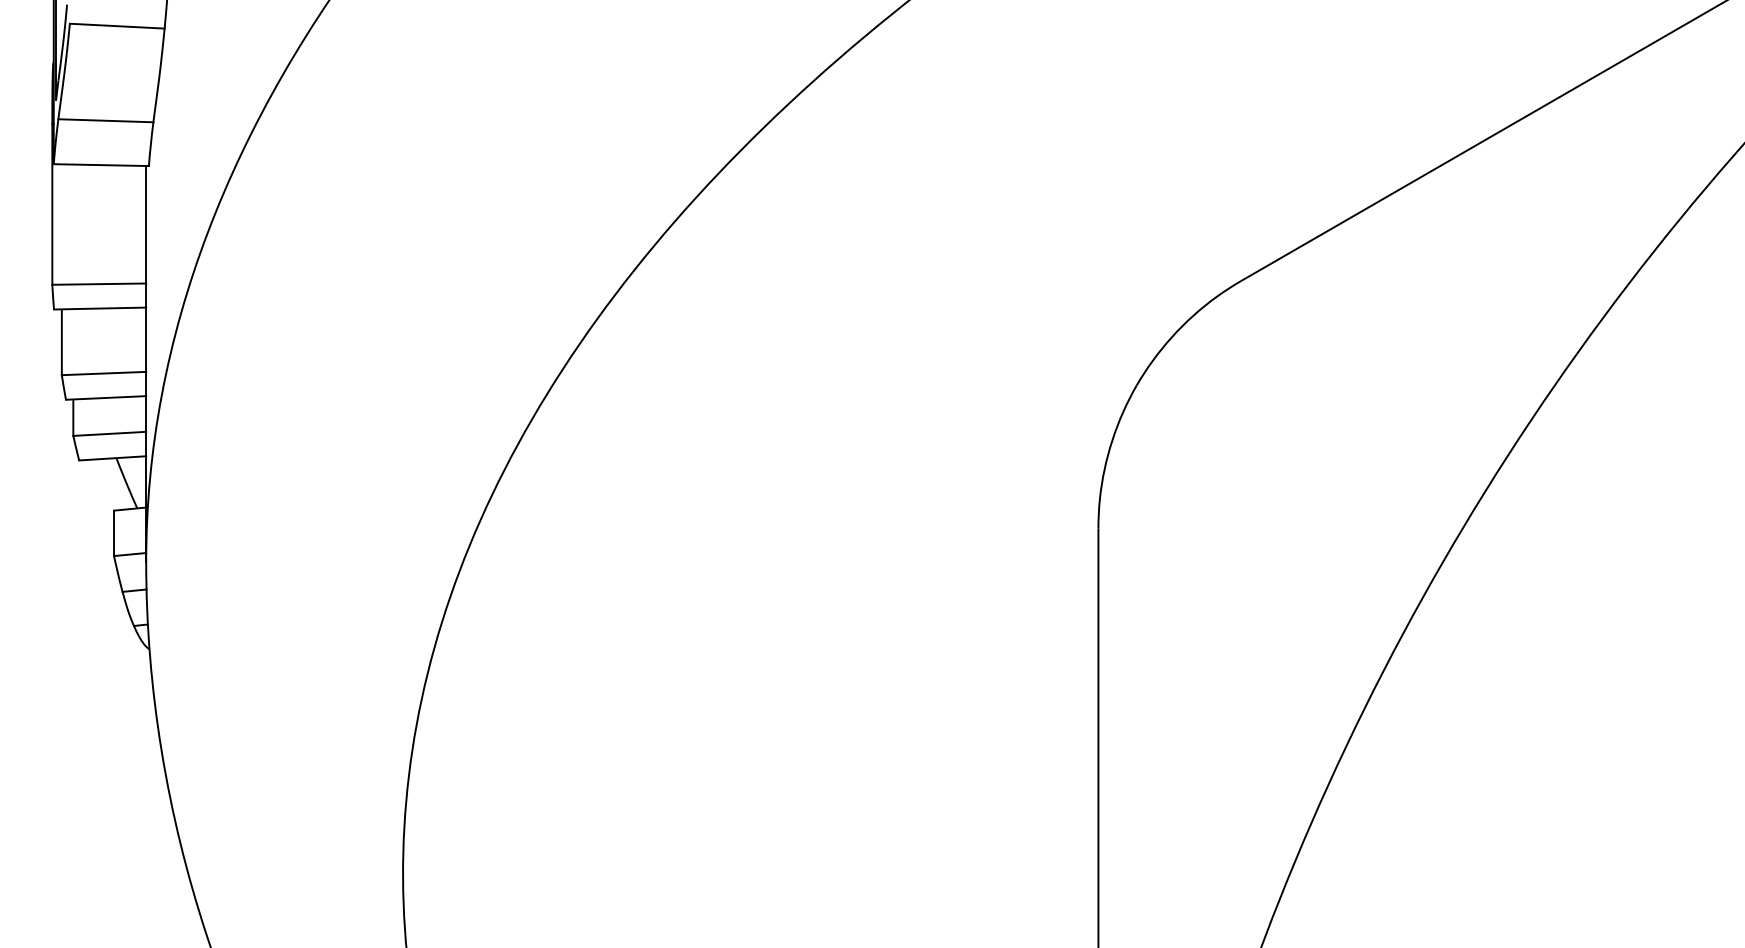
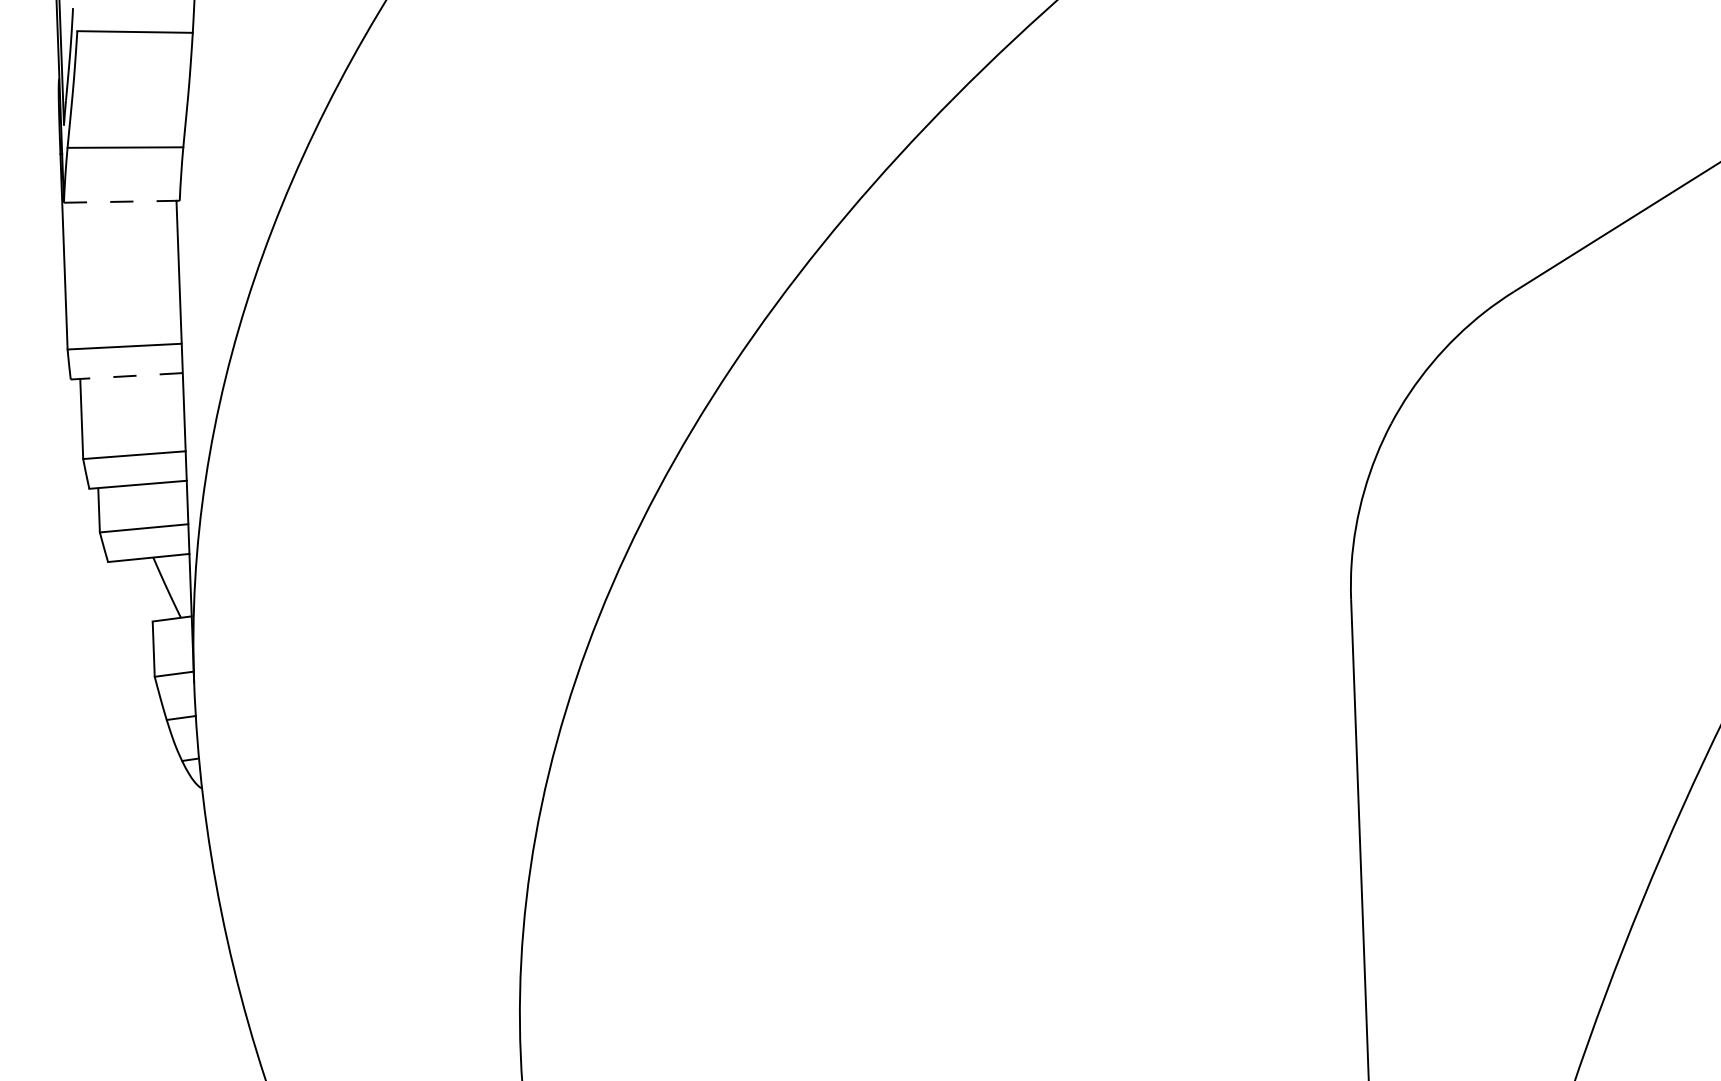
line: (101, 165) -> (122, 202), solid -> dashed
line: (99, 308) -> (126, 376), solid -> dashed

